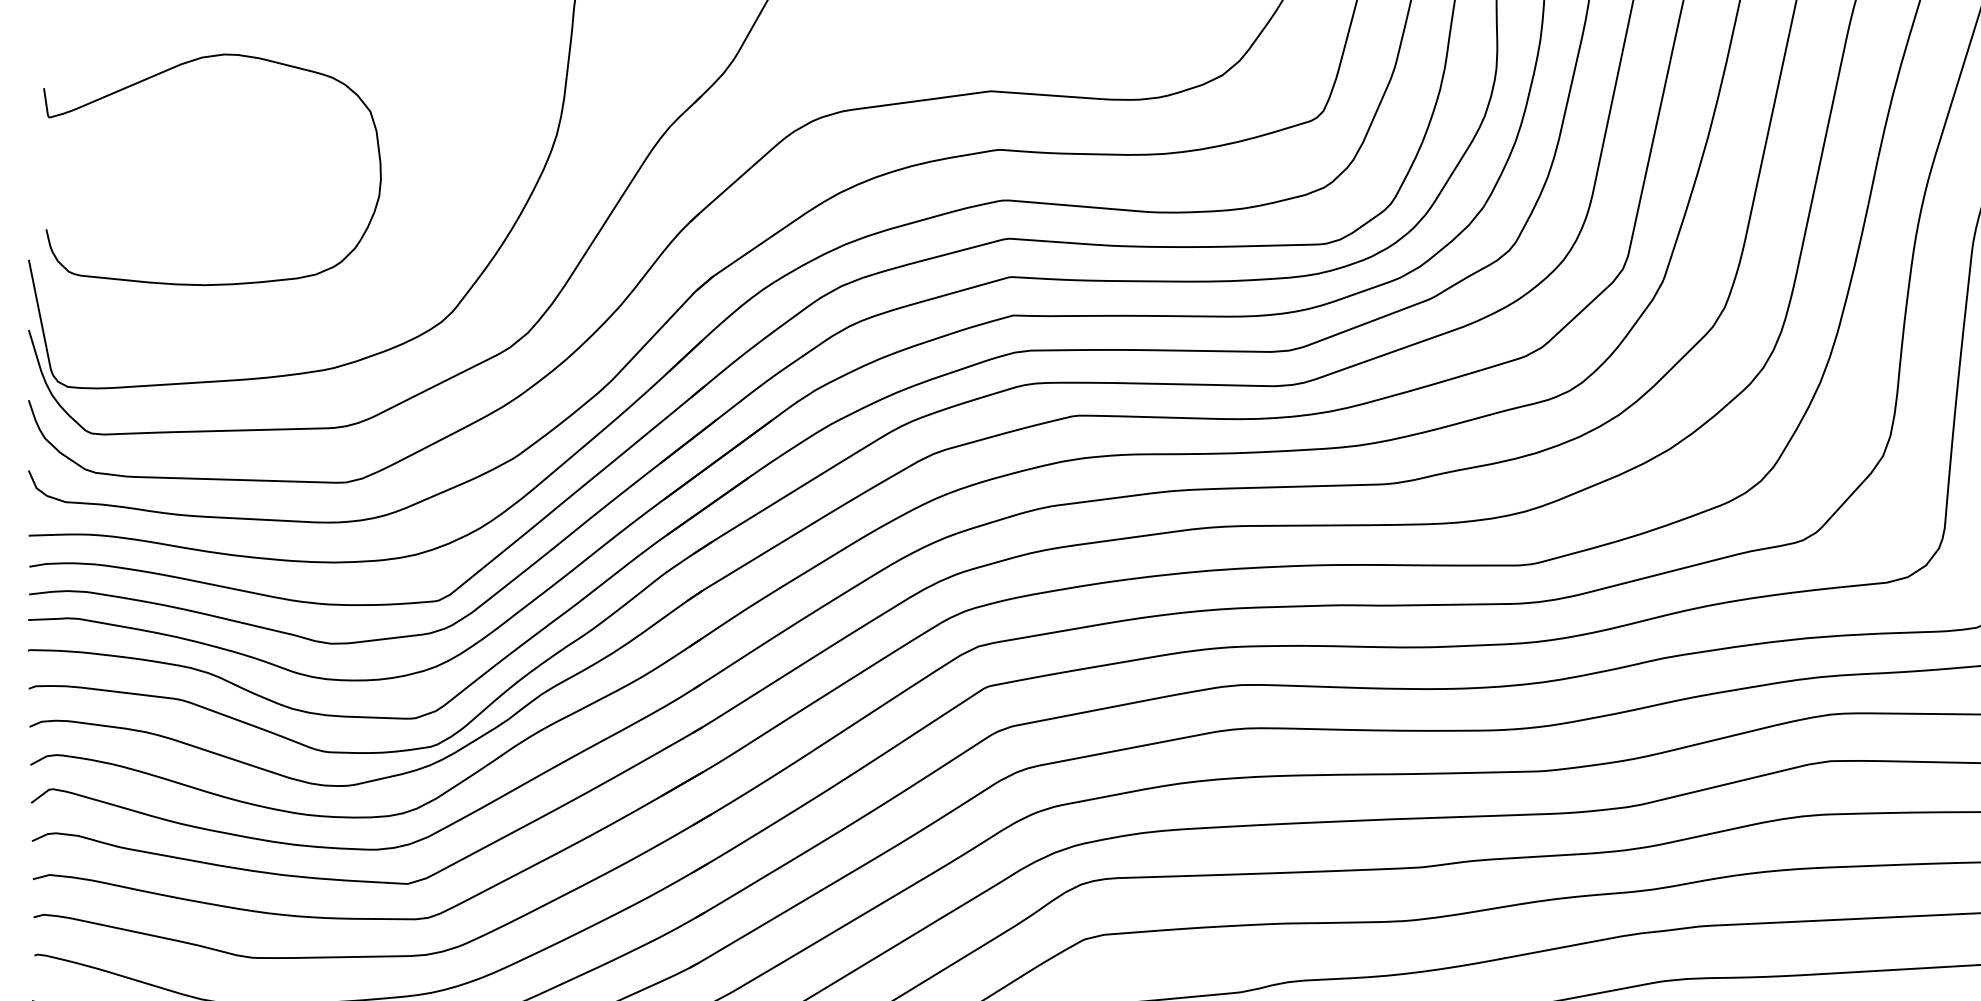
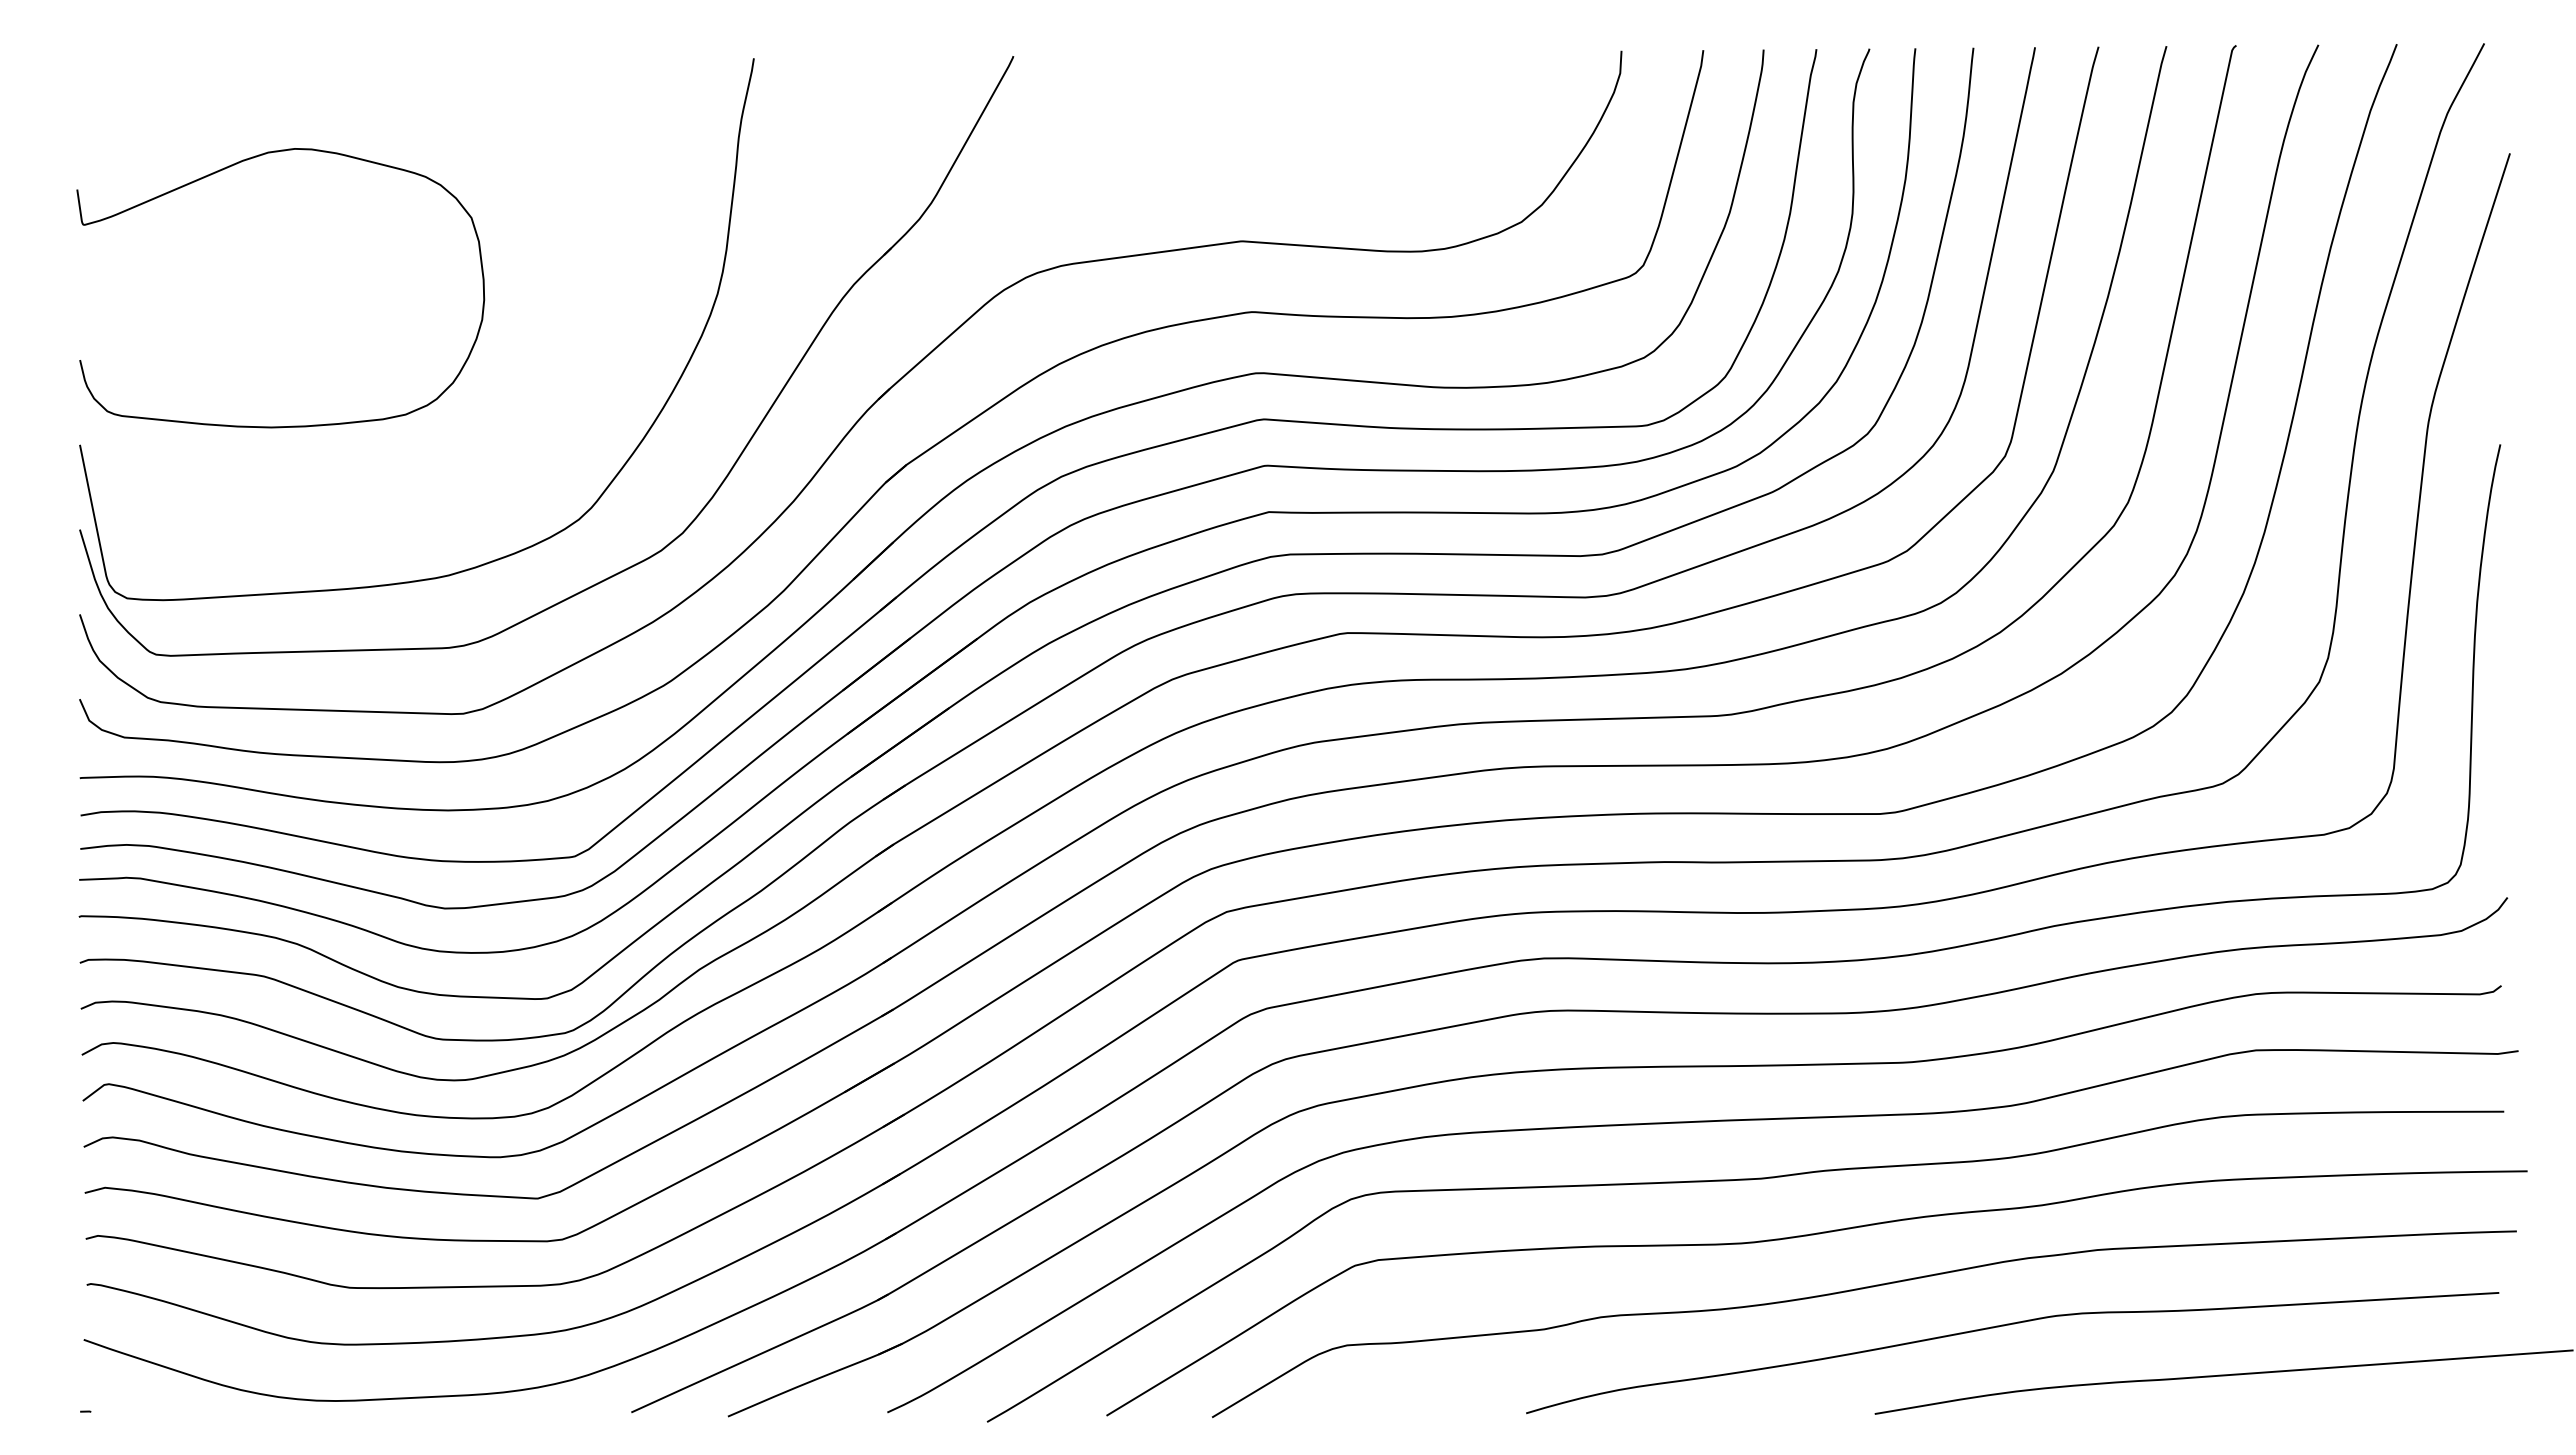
curve: (166, 71) -> (225, 169), moved

